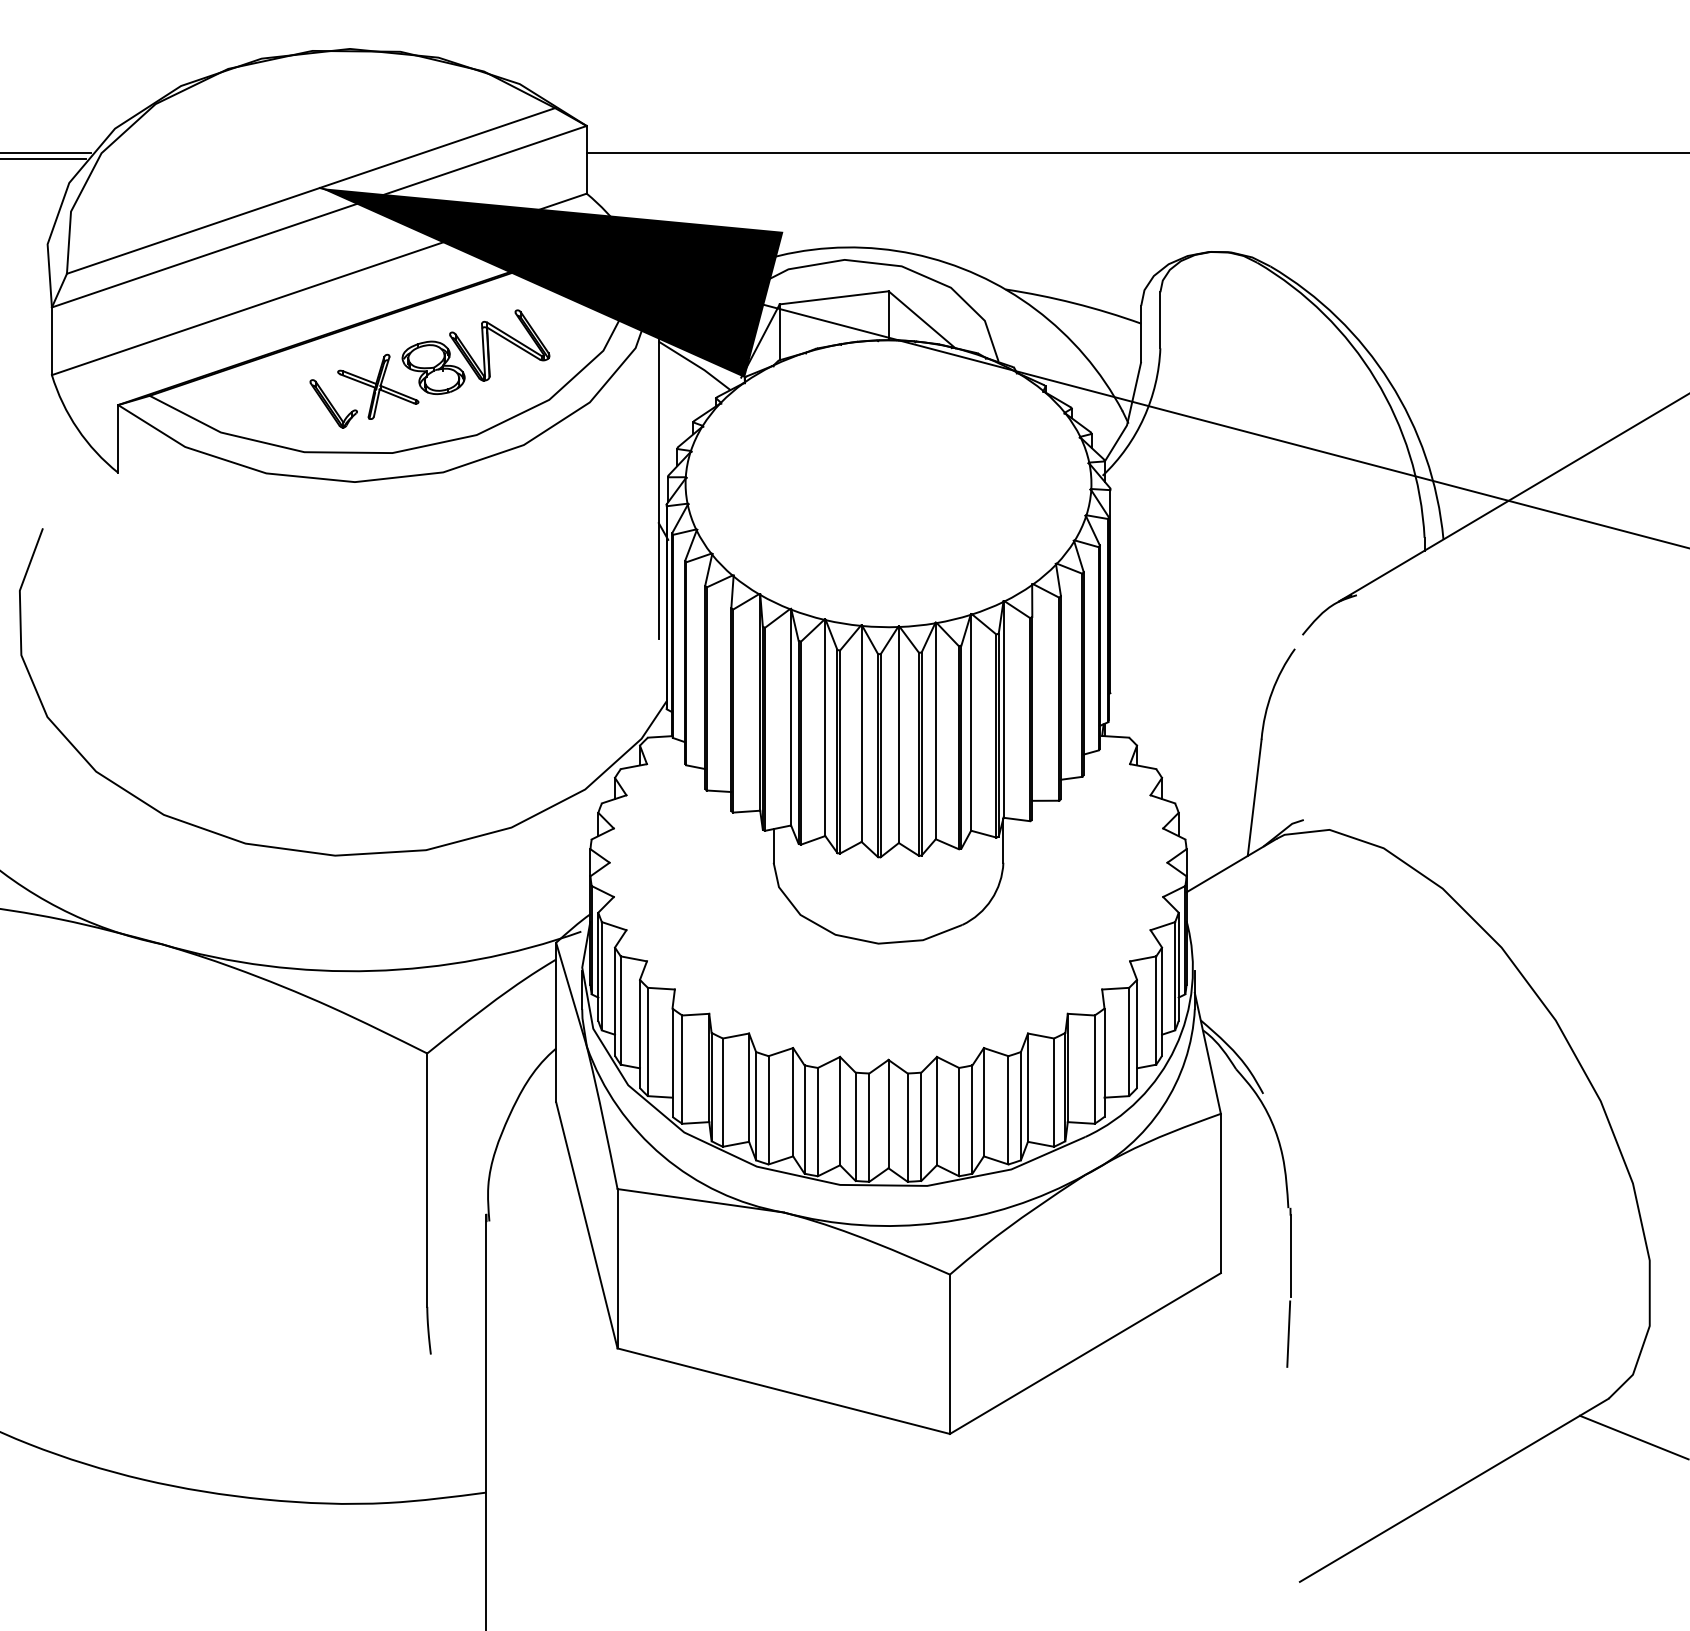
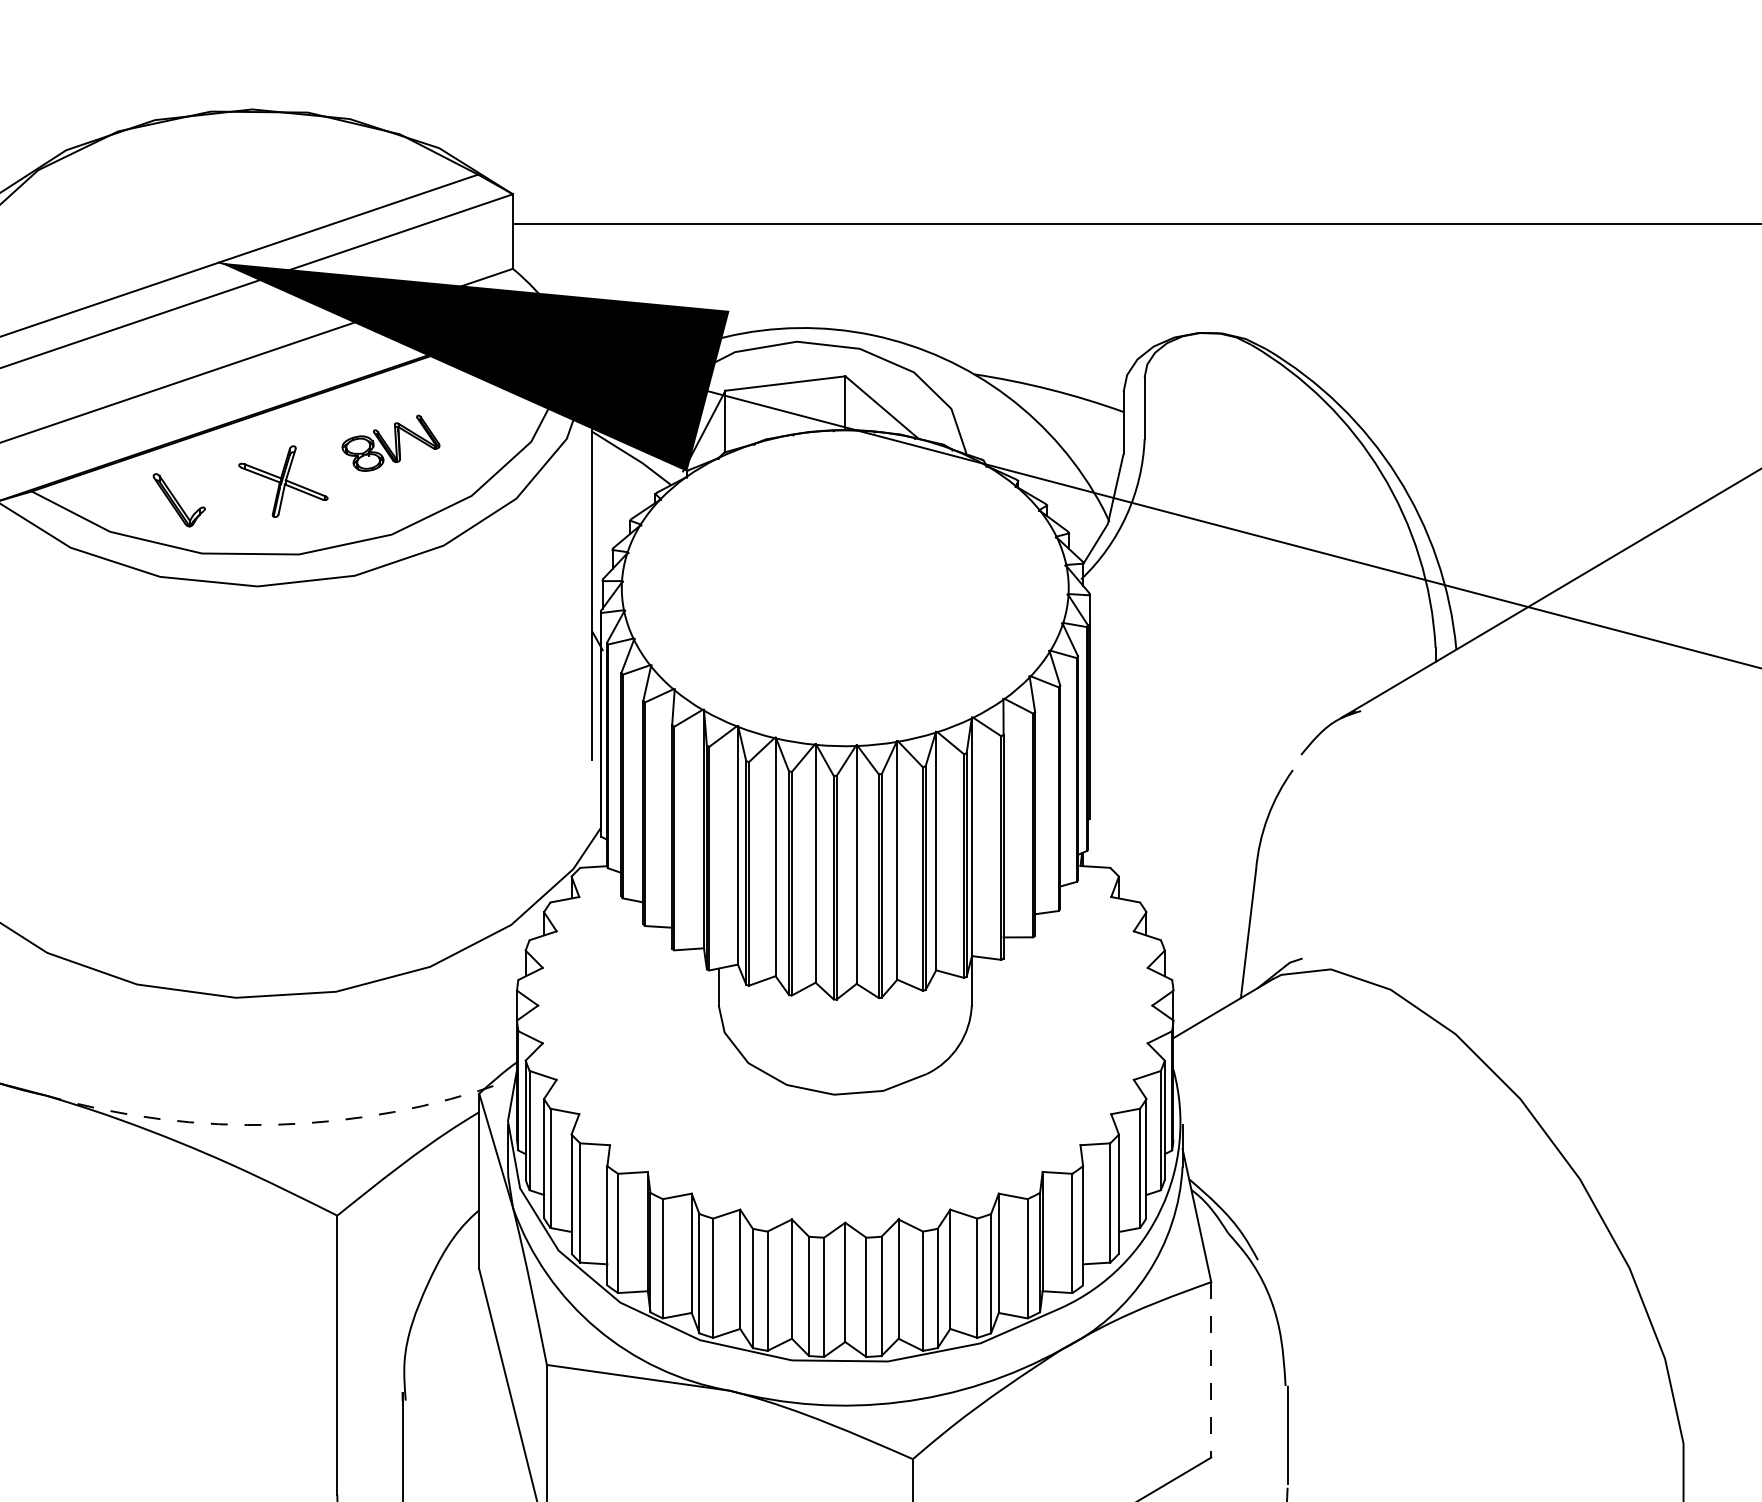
part: (475, 351) -> (390, 442), size x0.6
part: (333, 403) -> (179, 499), moved
arc: (372, 970) -> (277, 1124), solid -> dashed
line: (1220, 1193) -> (1210, 1369), solid -> dashed

